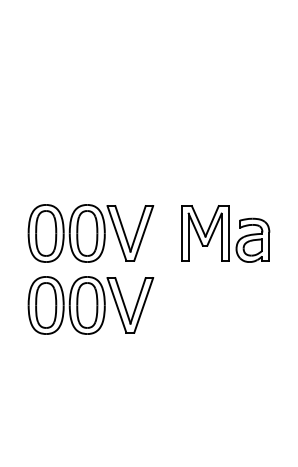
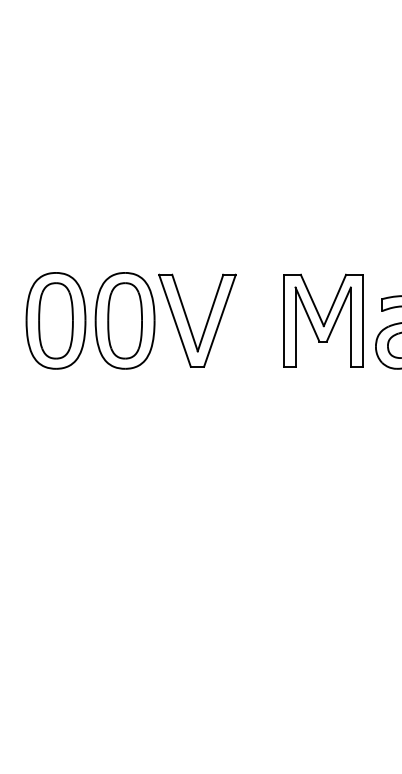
part: (90, 305) -> (130, 441), removed

